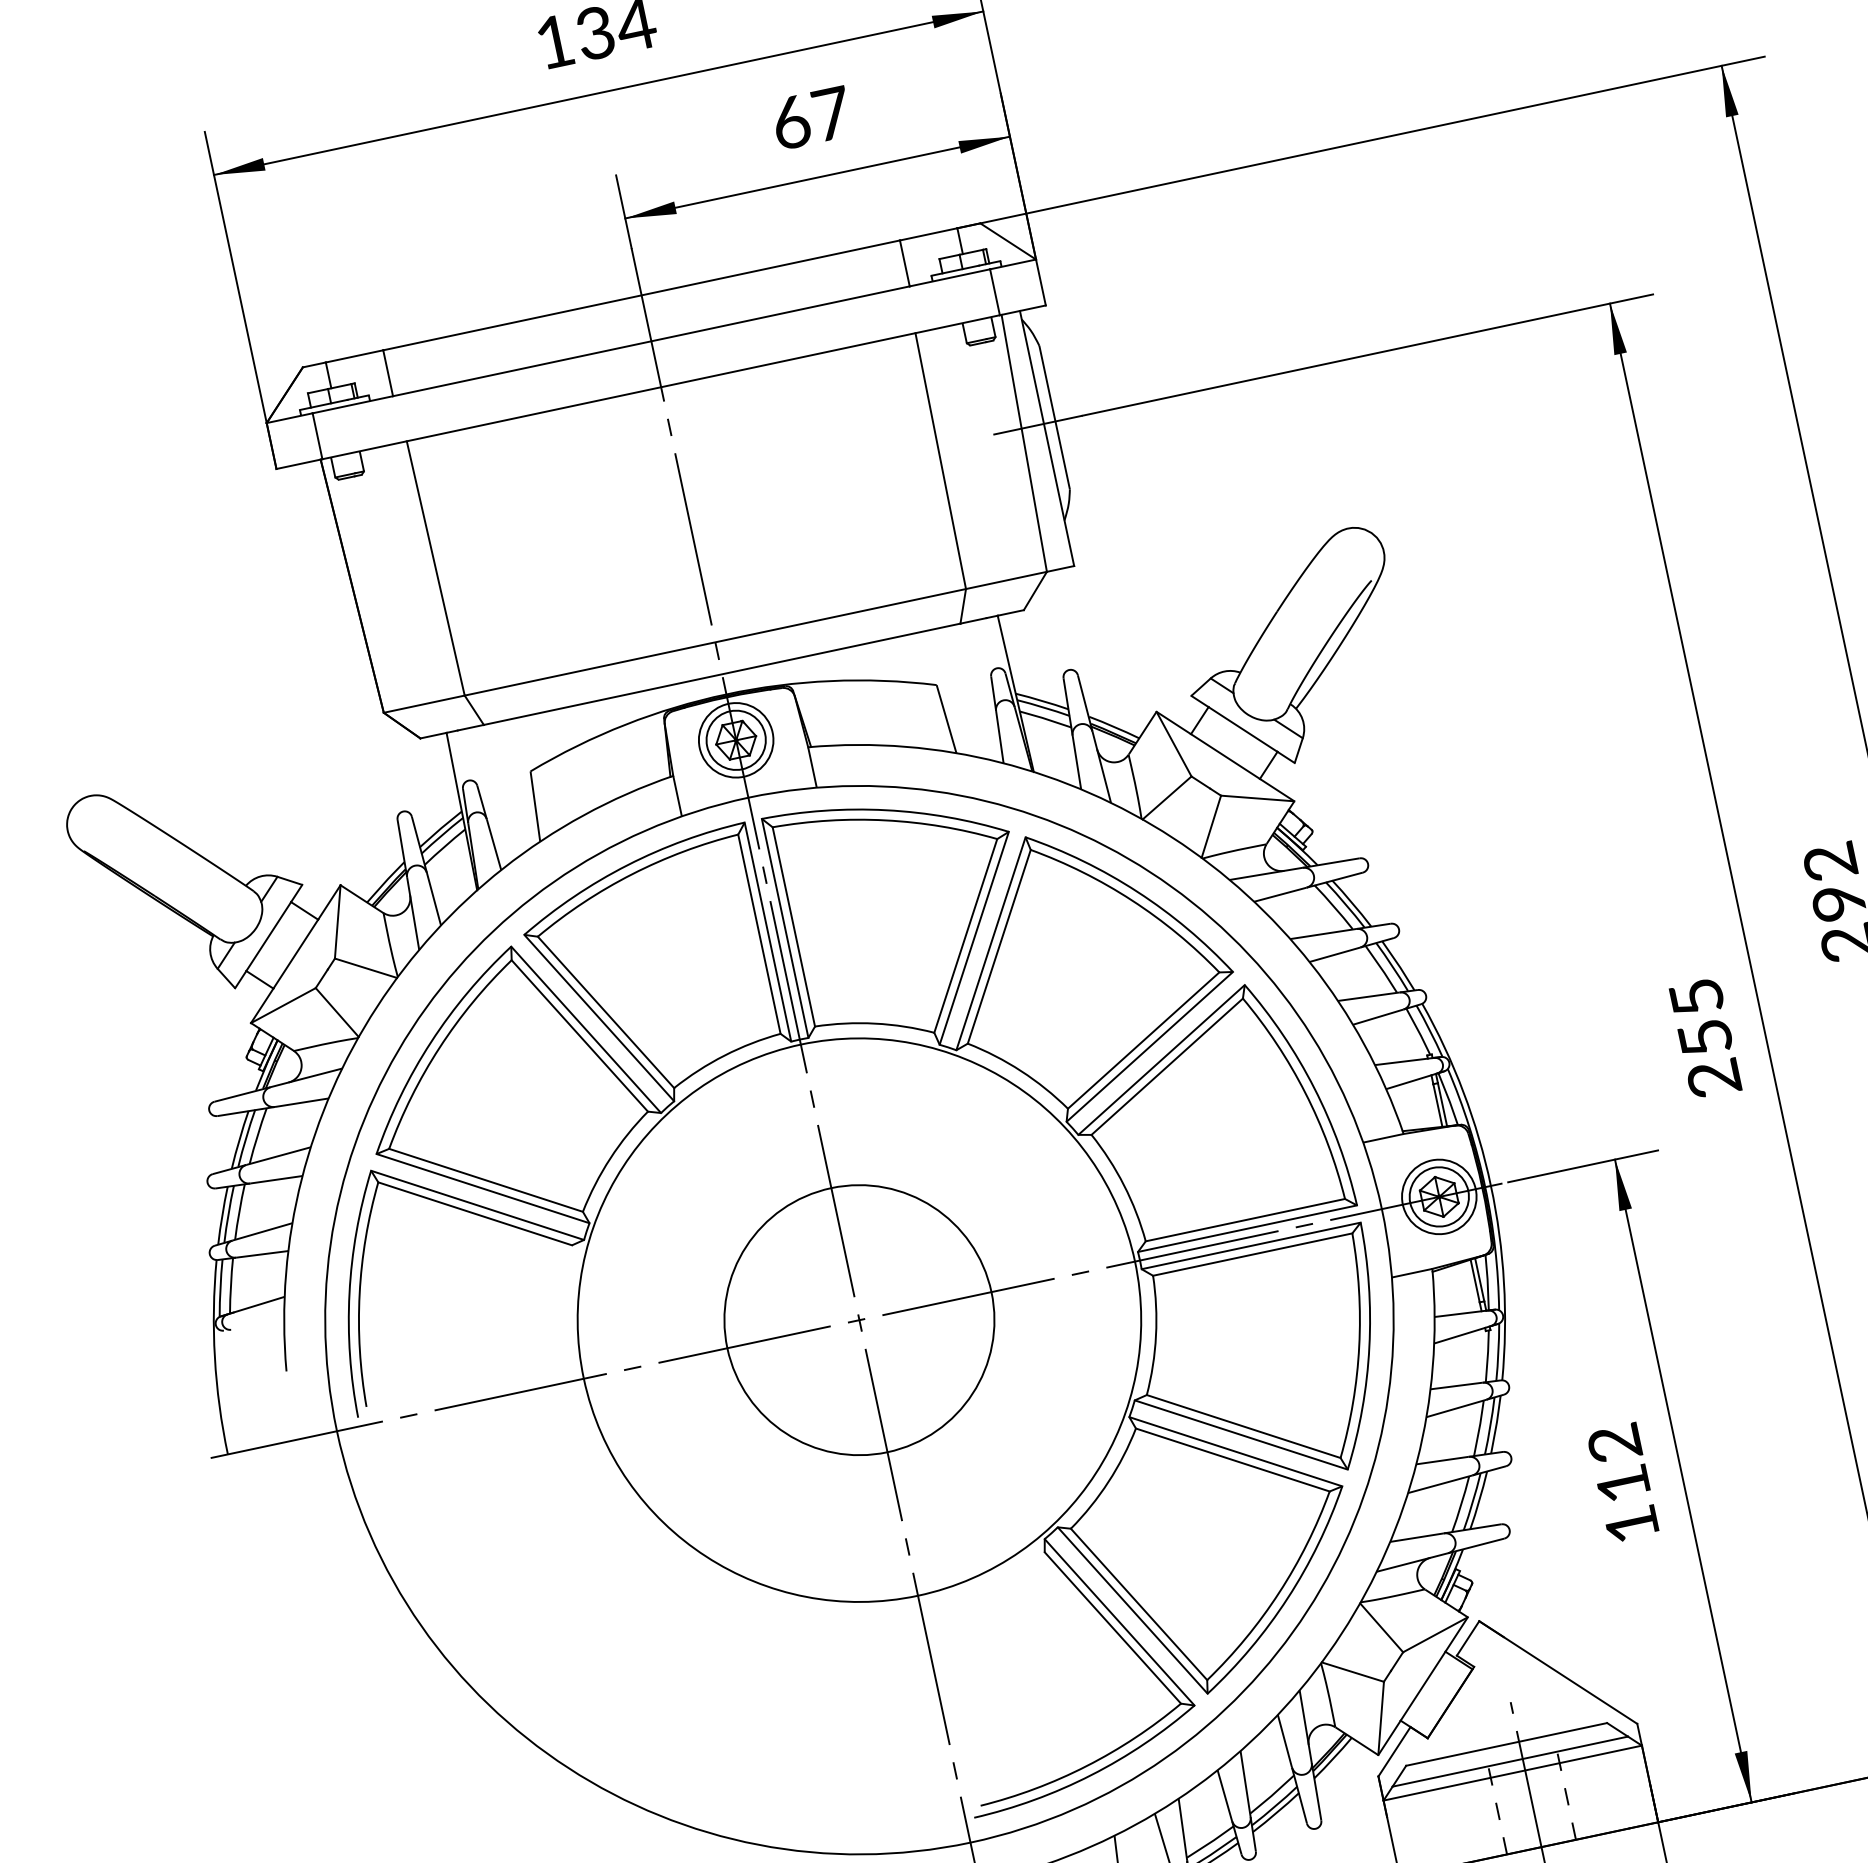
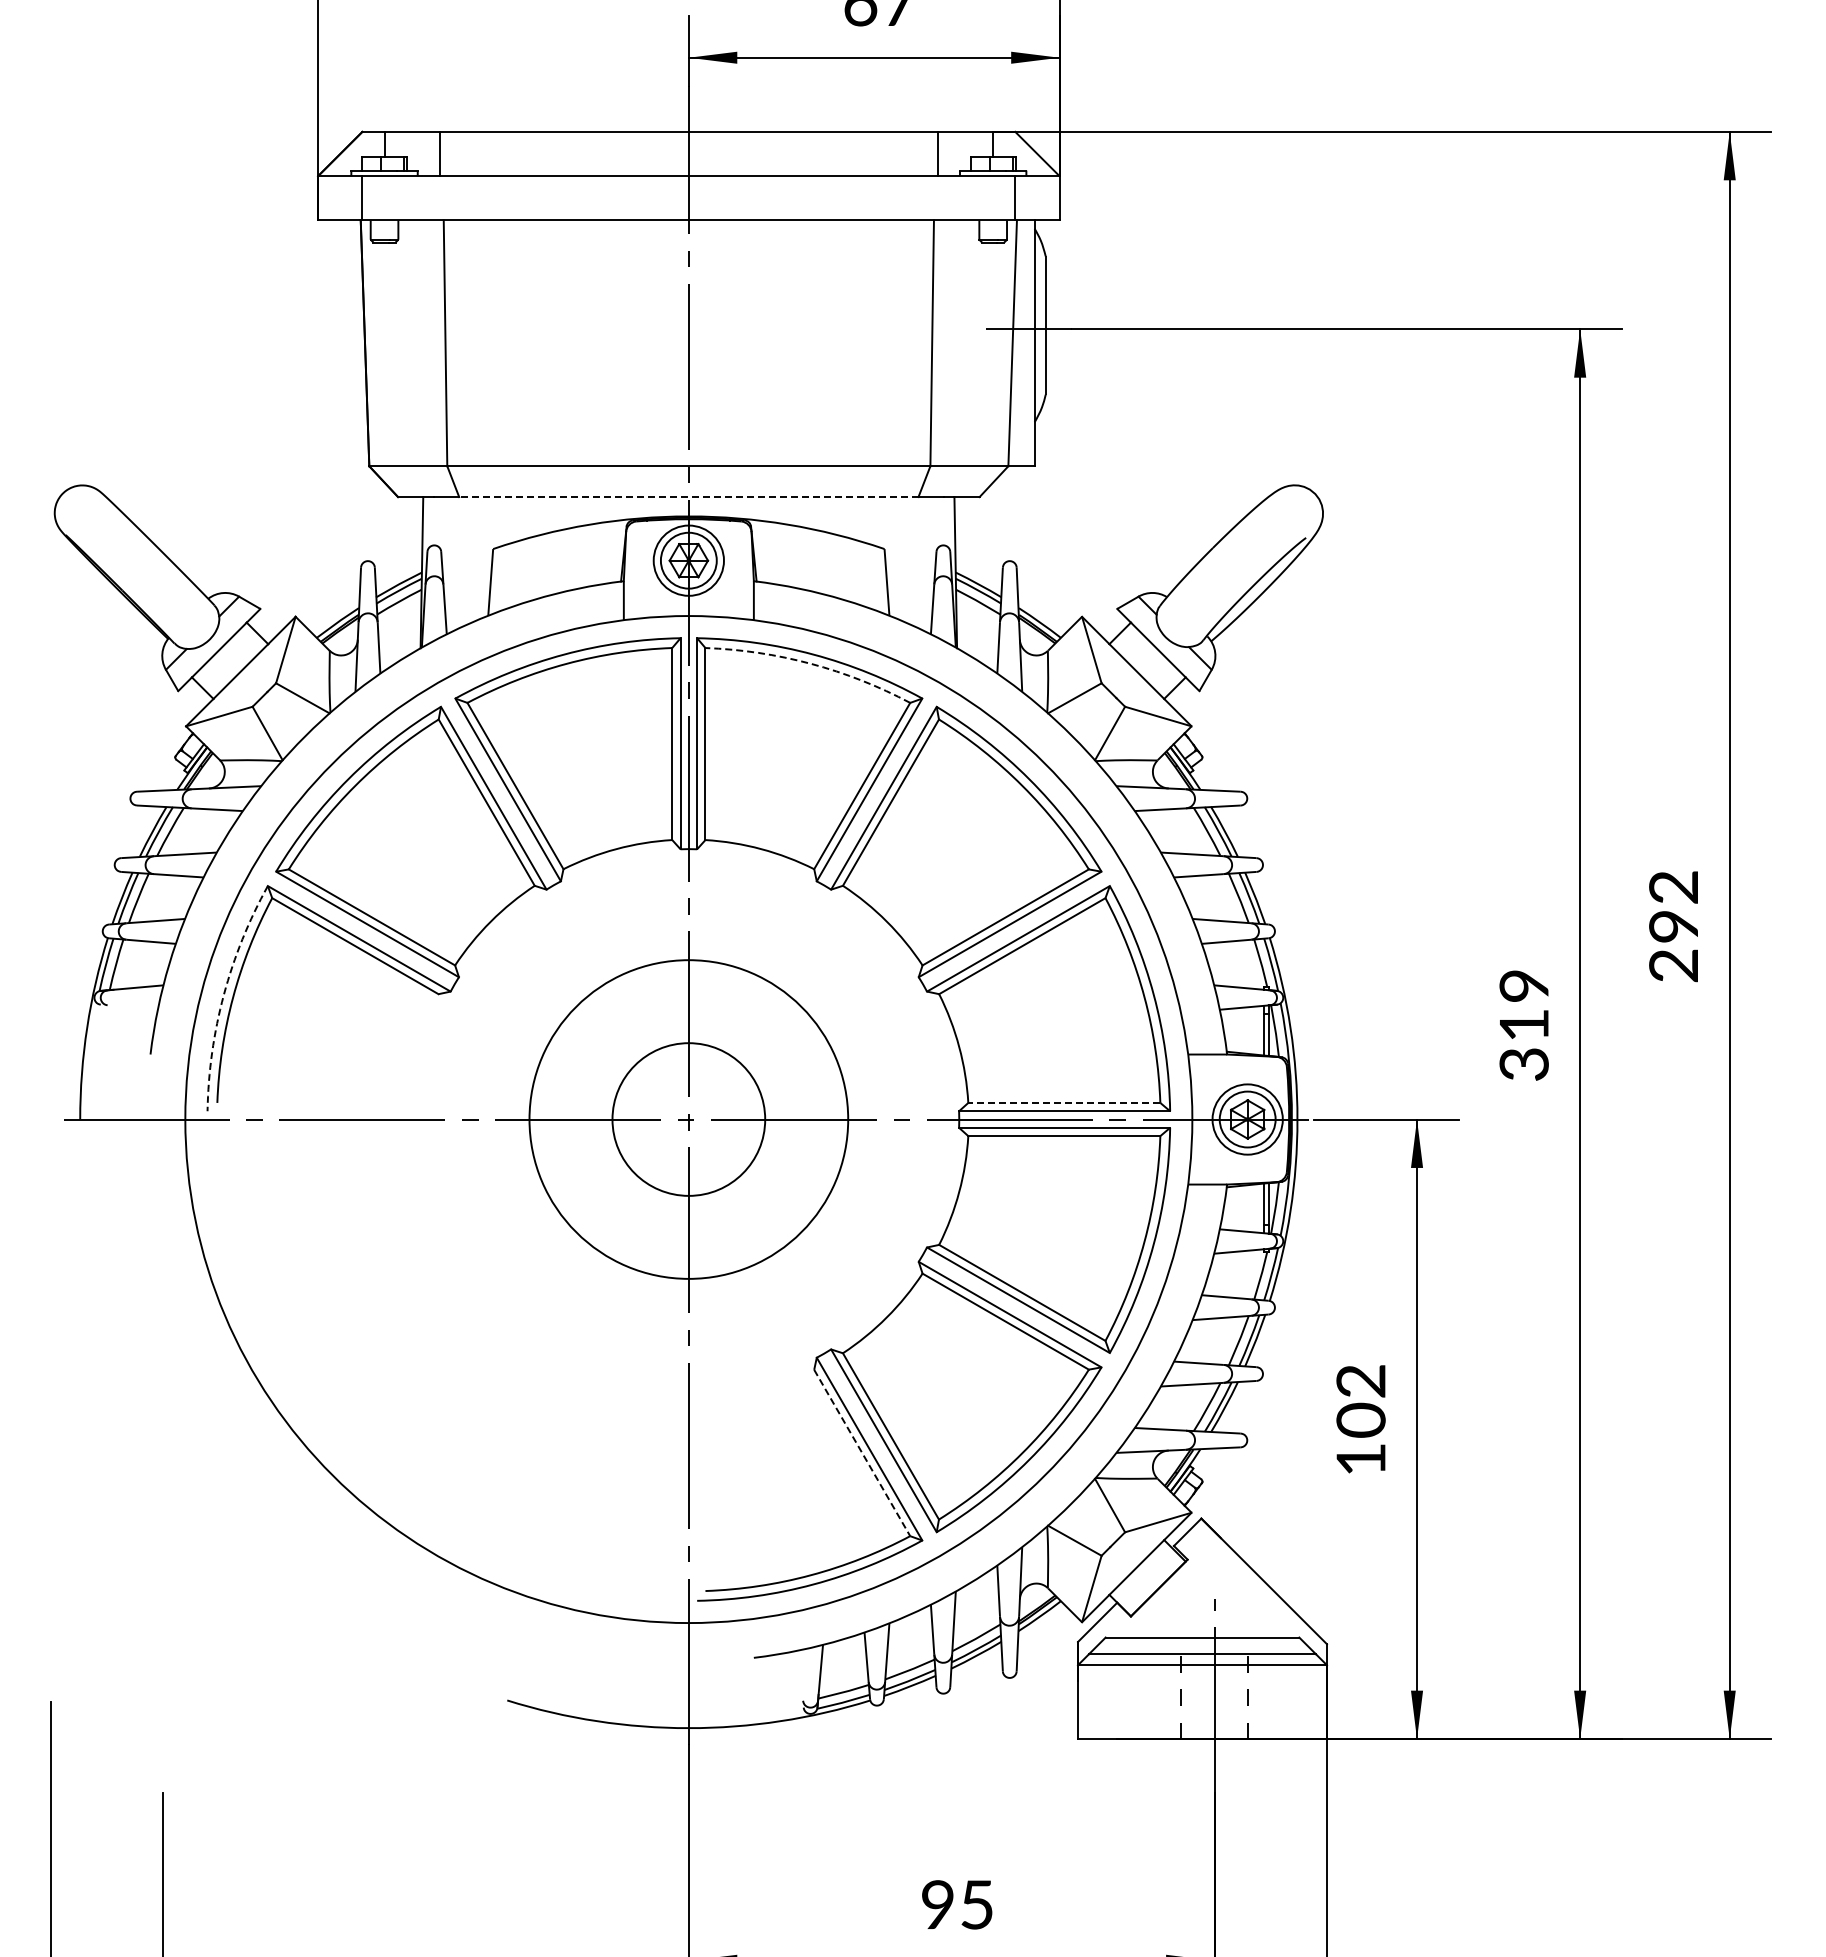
line: (721, 674) -> (688, 497), solid -> dashed
arc: (885, 820) -> (810, 663), solid -> dashed
text: (1704, 1038) -> (1523, 1025), 255 -> 319
line: (1244, 1219) -> (1063, 1102), solid -> dashed
arc: (349, 1293) -> (223, 994), solid -> dashed
circle: (859, 1320) -> (688, 1119), size x0.6
circle: (859, 1320) -> (688, 1119), size x0.6
text: (1622, 1483) -> (1360, 1419), 112 -> 102
line: (1113, 1628) -> (862, 1453), solid -> dashed

